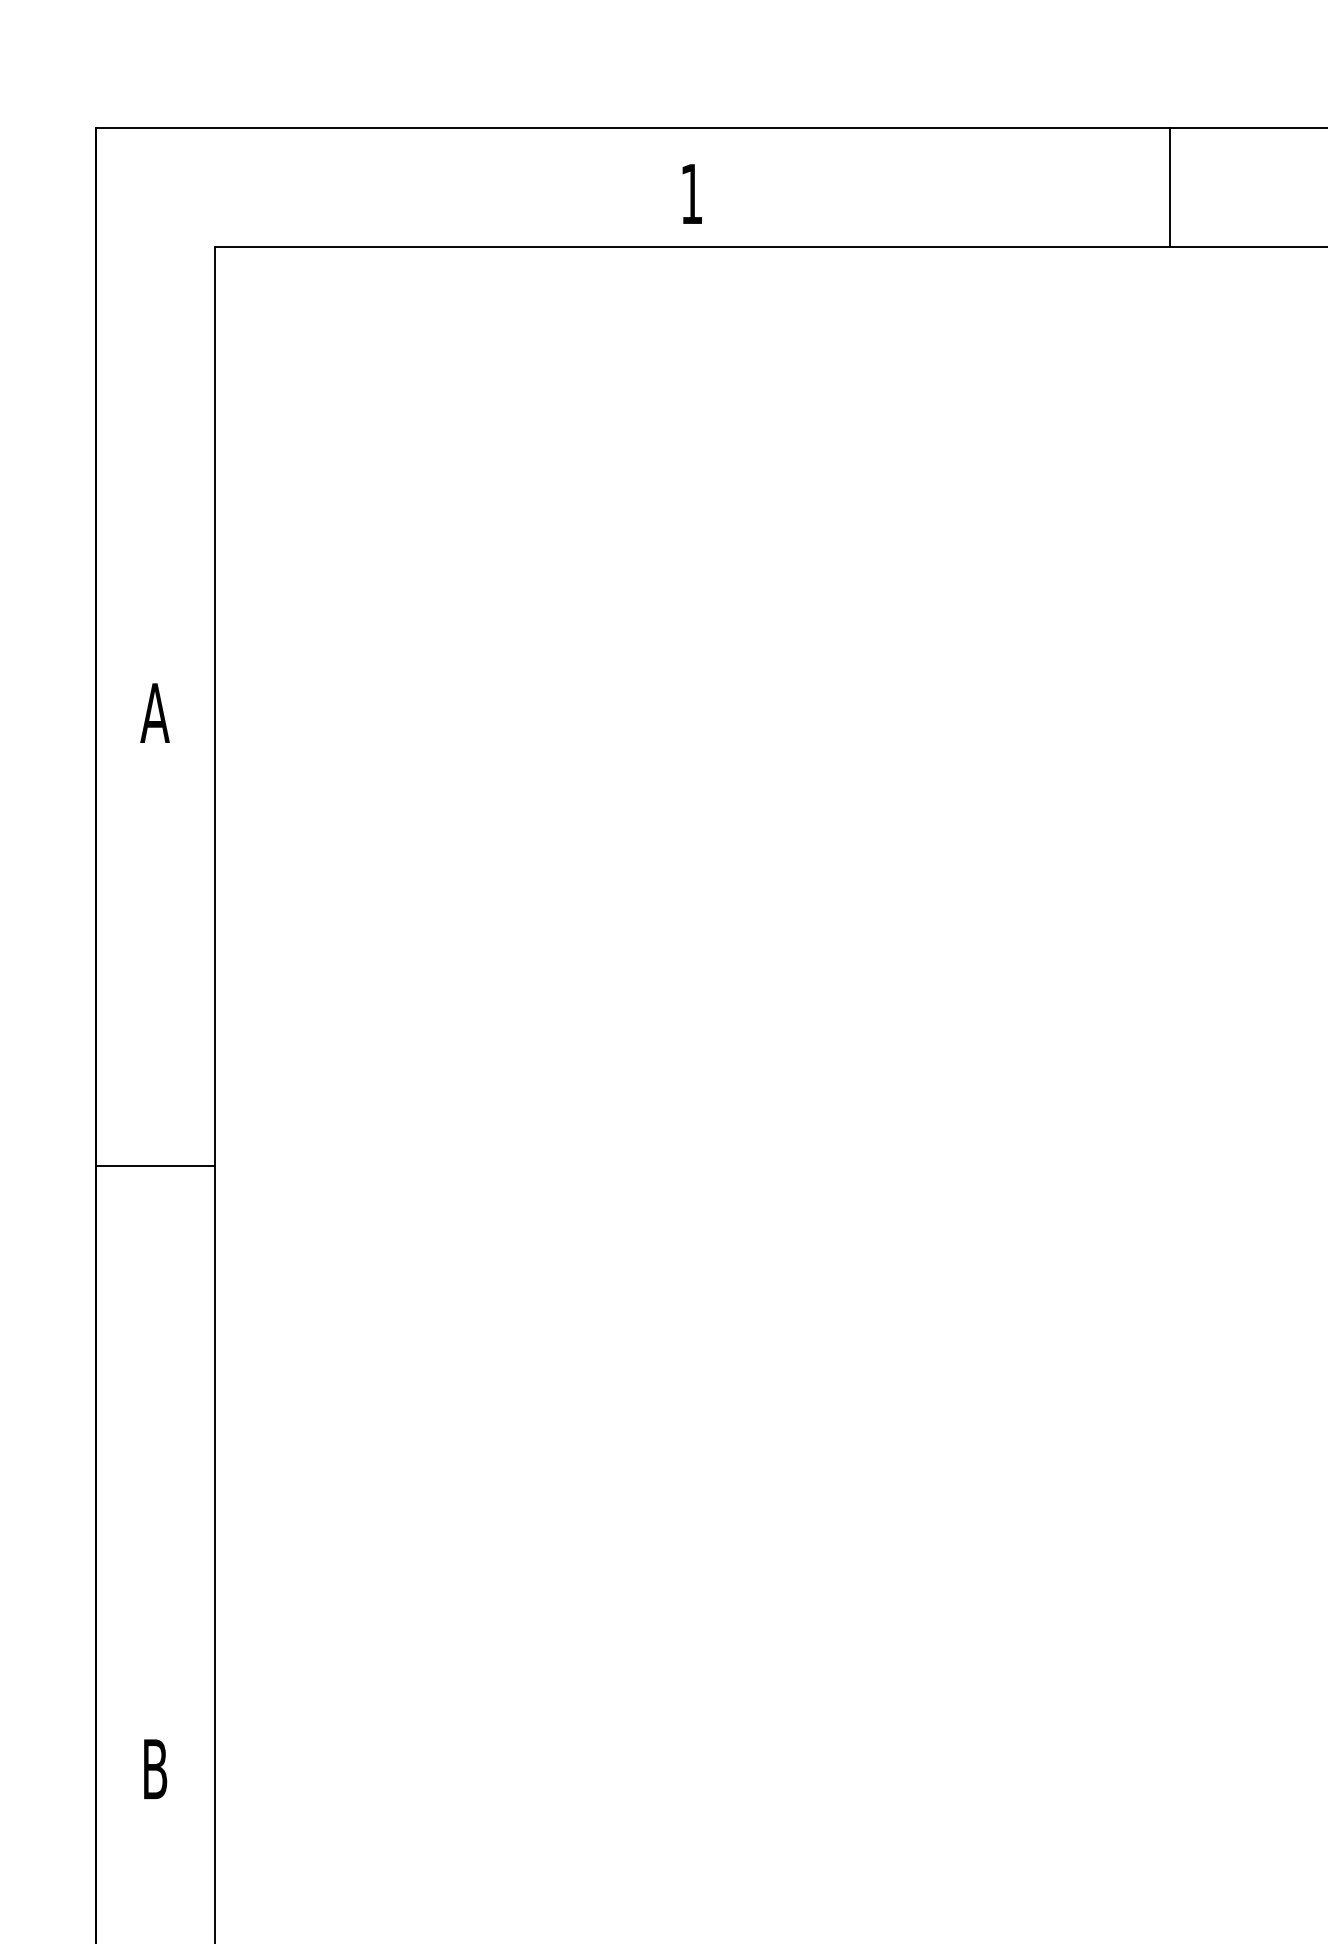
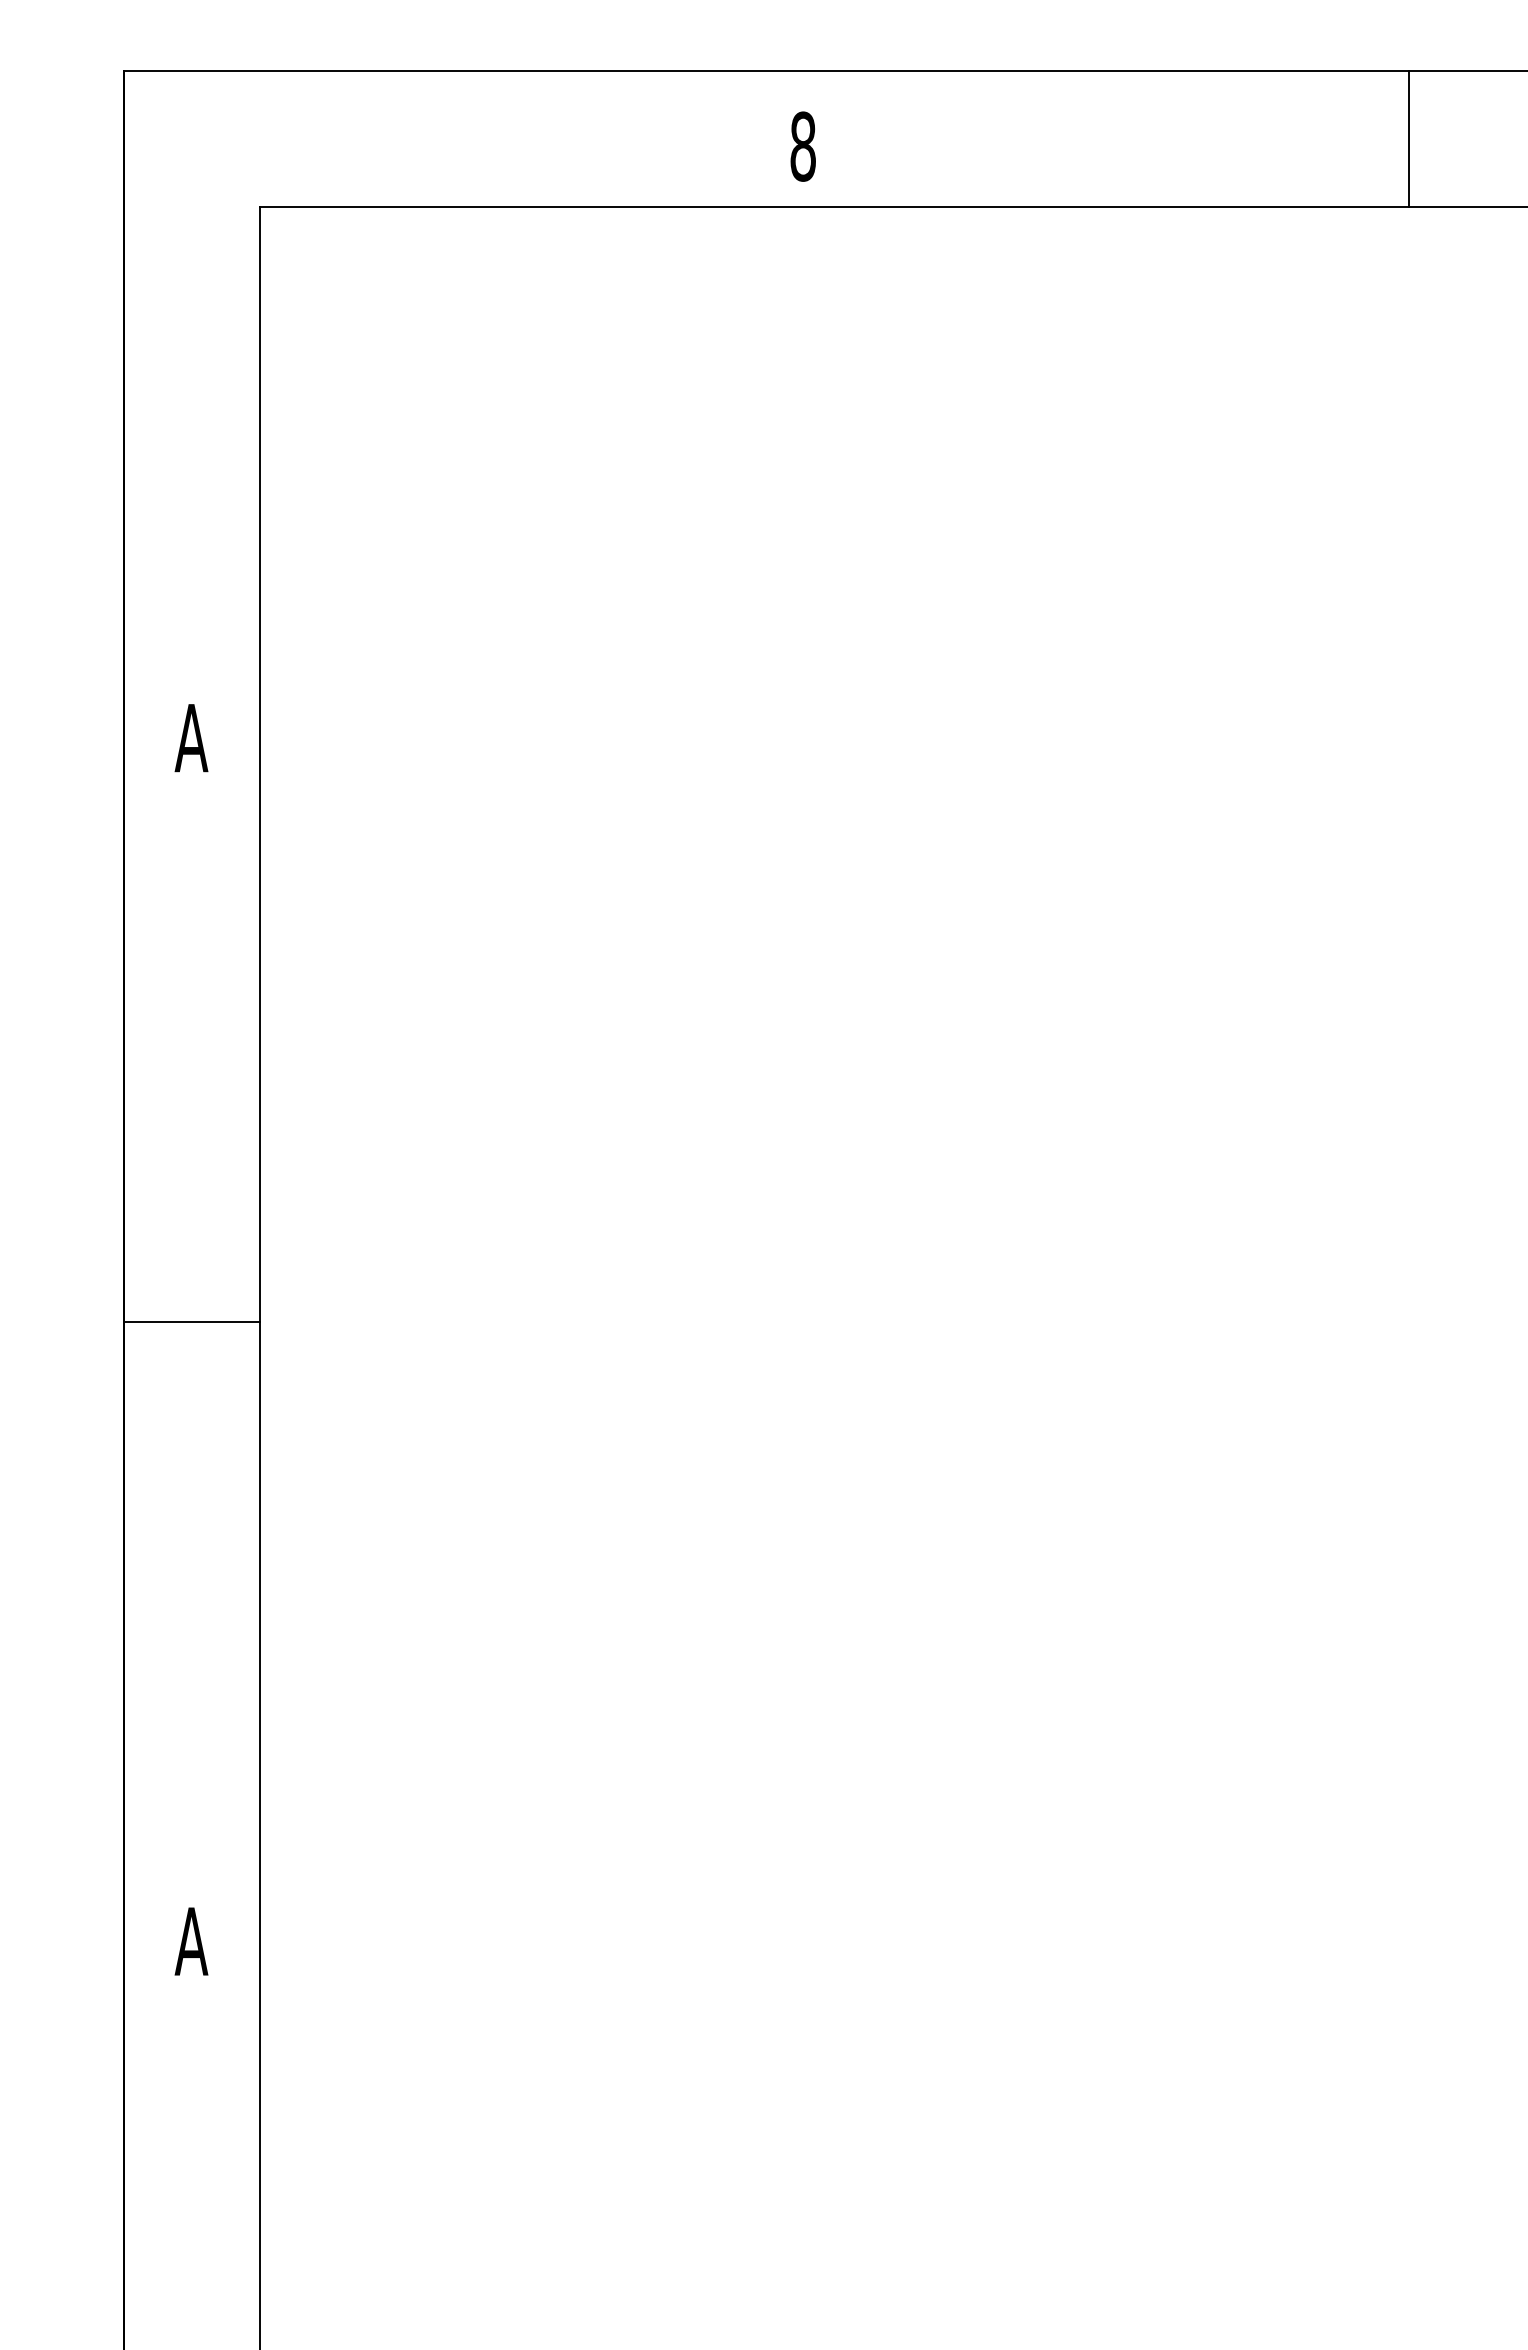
line: (1169, 187) -> (1408, 139), moved
text: (691, 193) -> (802, 146), 1 -> 8
line: (155, 1166) -> (191, 1322), moved
text: (155, 1769) -> (191, 1941), B -> A

